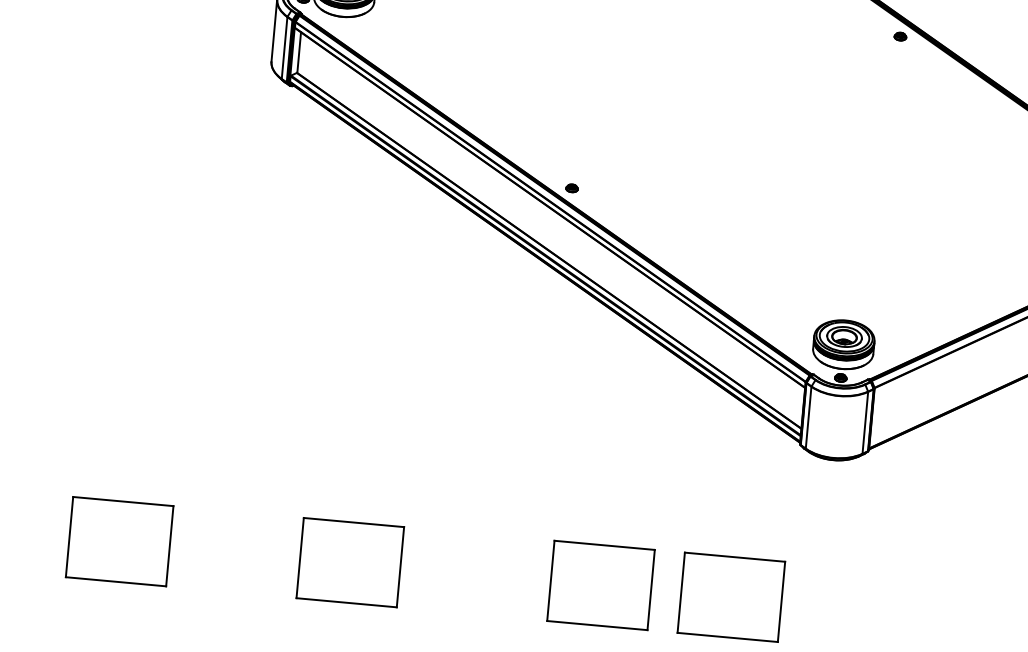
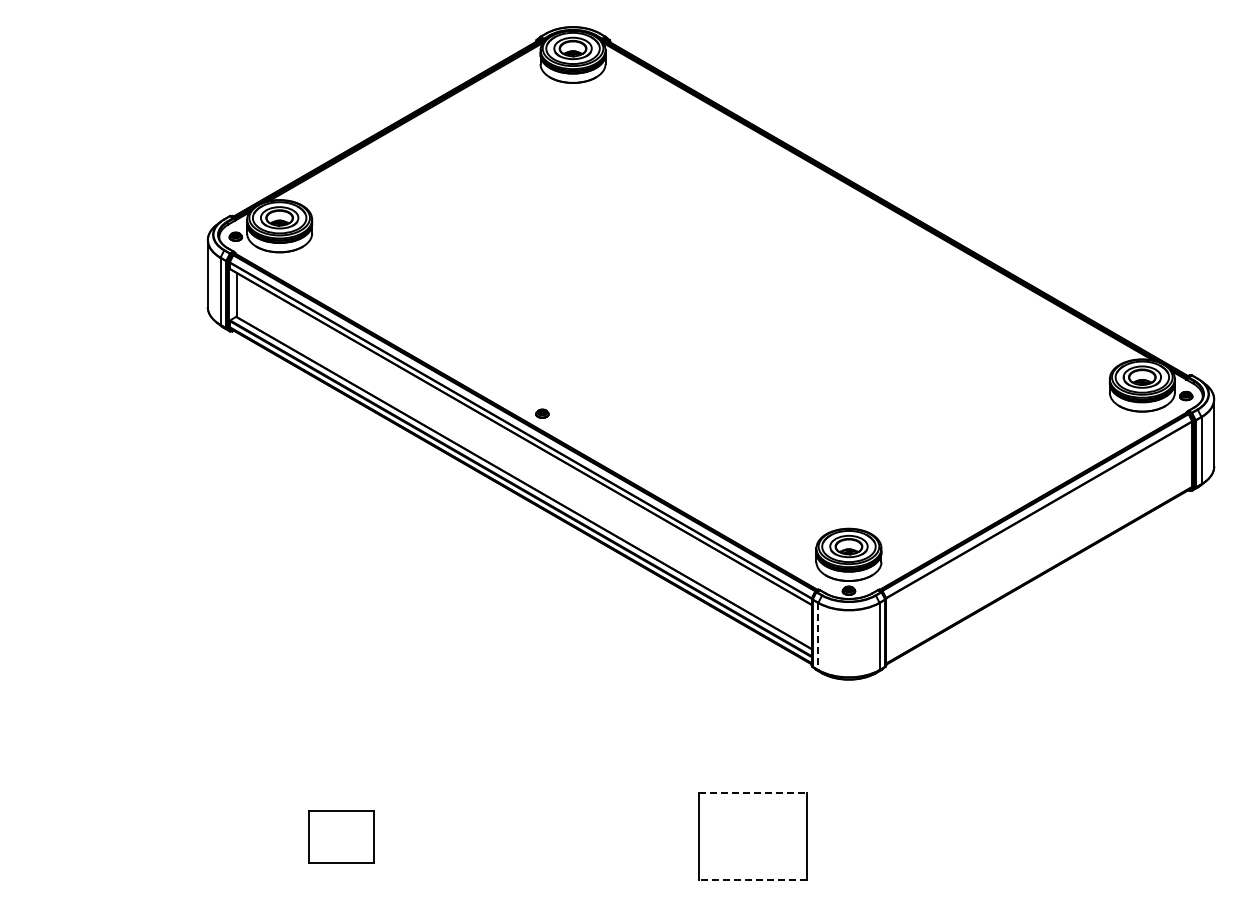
part: (900, 36) -> (879, 218), removed
line: (808, 418) -> (818, 637), solid -> dashed
part: (119, 541) -> (91, 836), removed
line: (735, 557) -> (753, 793), solid -> dashed
part: (349, 562) -> (340, 836), size x0.6
part: (600, 585) -> (611, 836), removed
line: (727, 636) -> (752, 879), solid -> dashed

